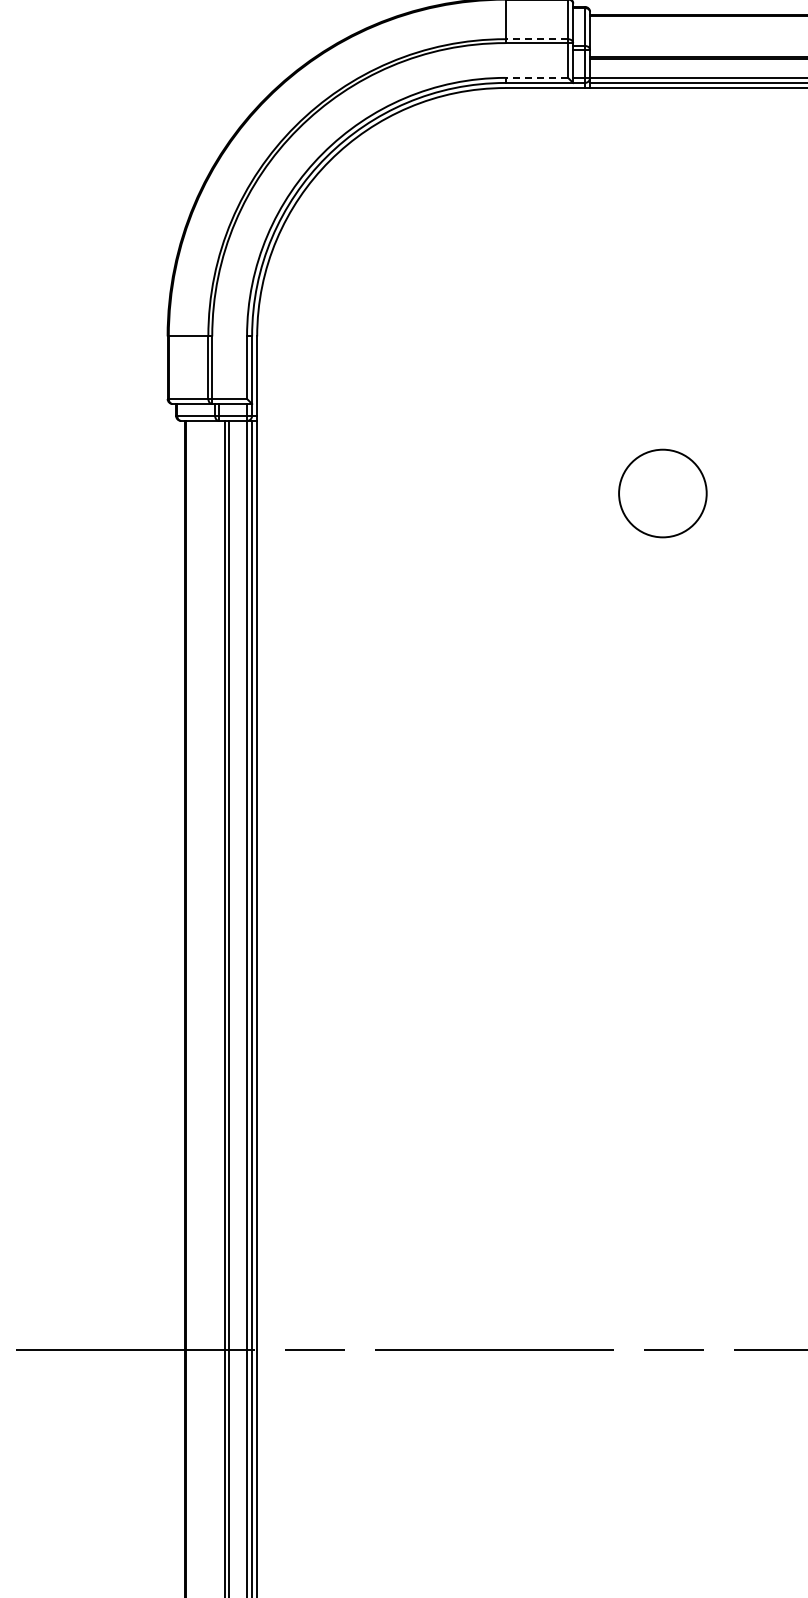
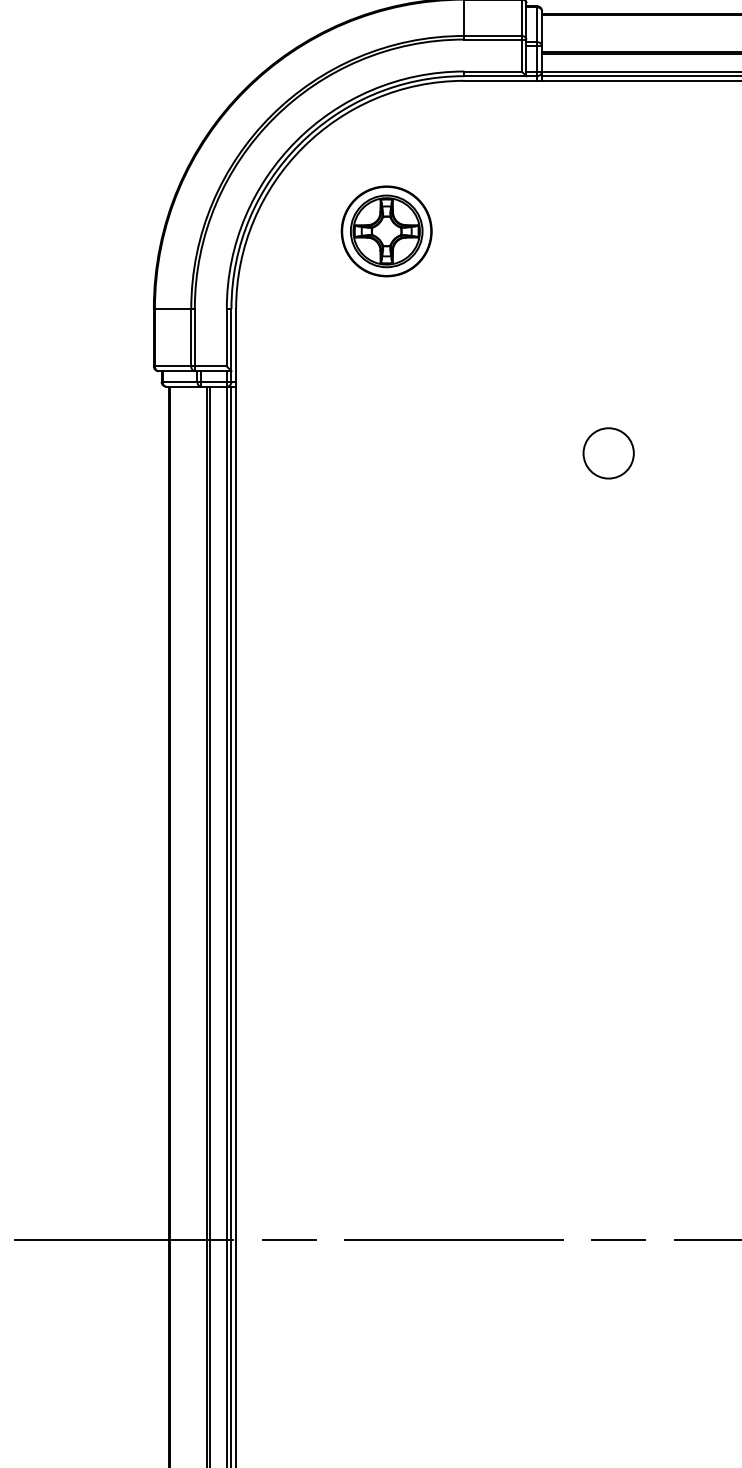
line: (537, 38) -> (493, 35), dashed -> solid
line: (537, 77) -> (493, 71), dashed -> solid
part: (420, 252) -> (386, 231), added
circle: (662, 493) -> (608, 453), size x0.62

